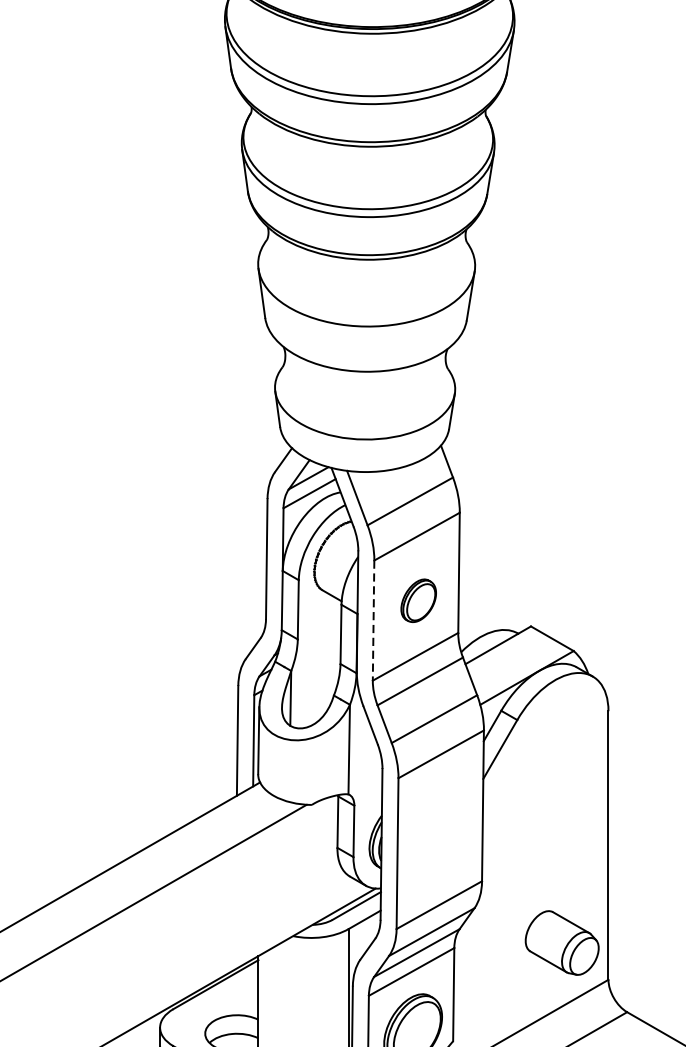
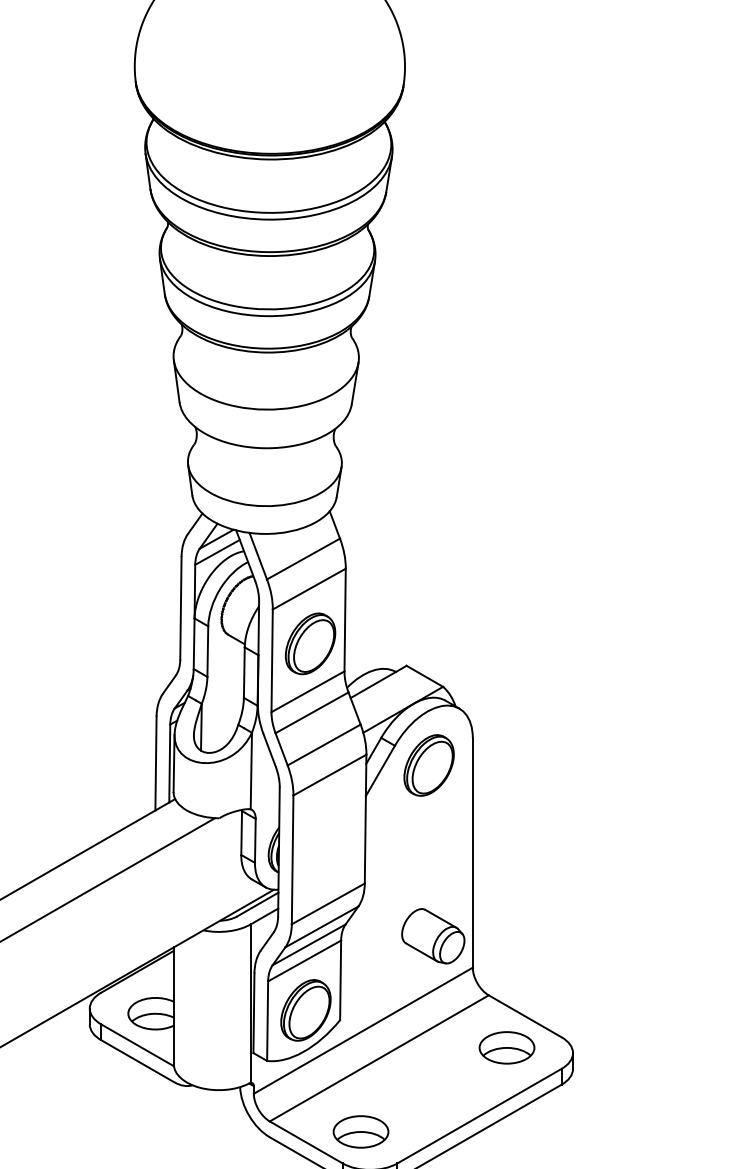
part: (418, 600) -> (310, 643), size x1.67
line: (373, 621) -> (272, 661), dashed -> solid
part: (556, 743) -> (428, 765), added

